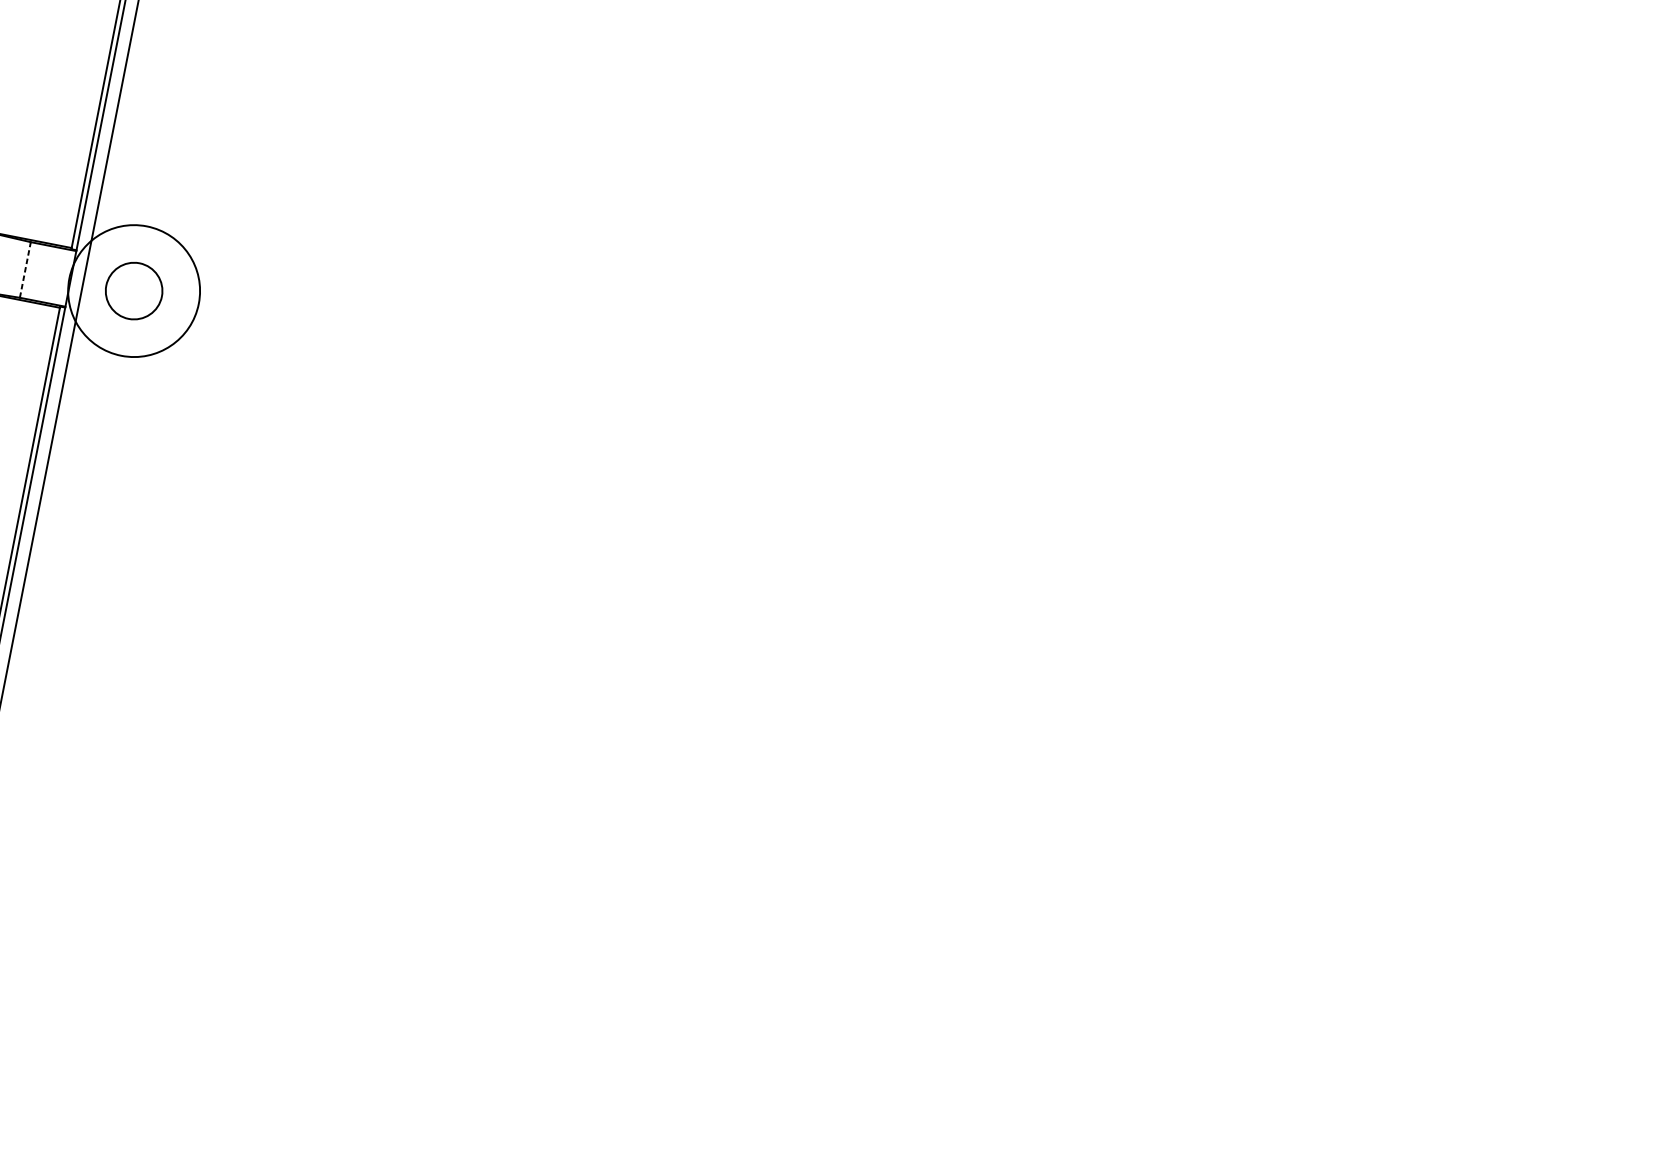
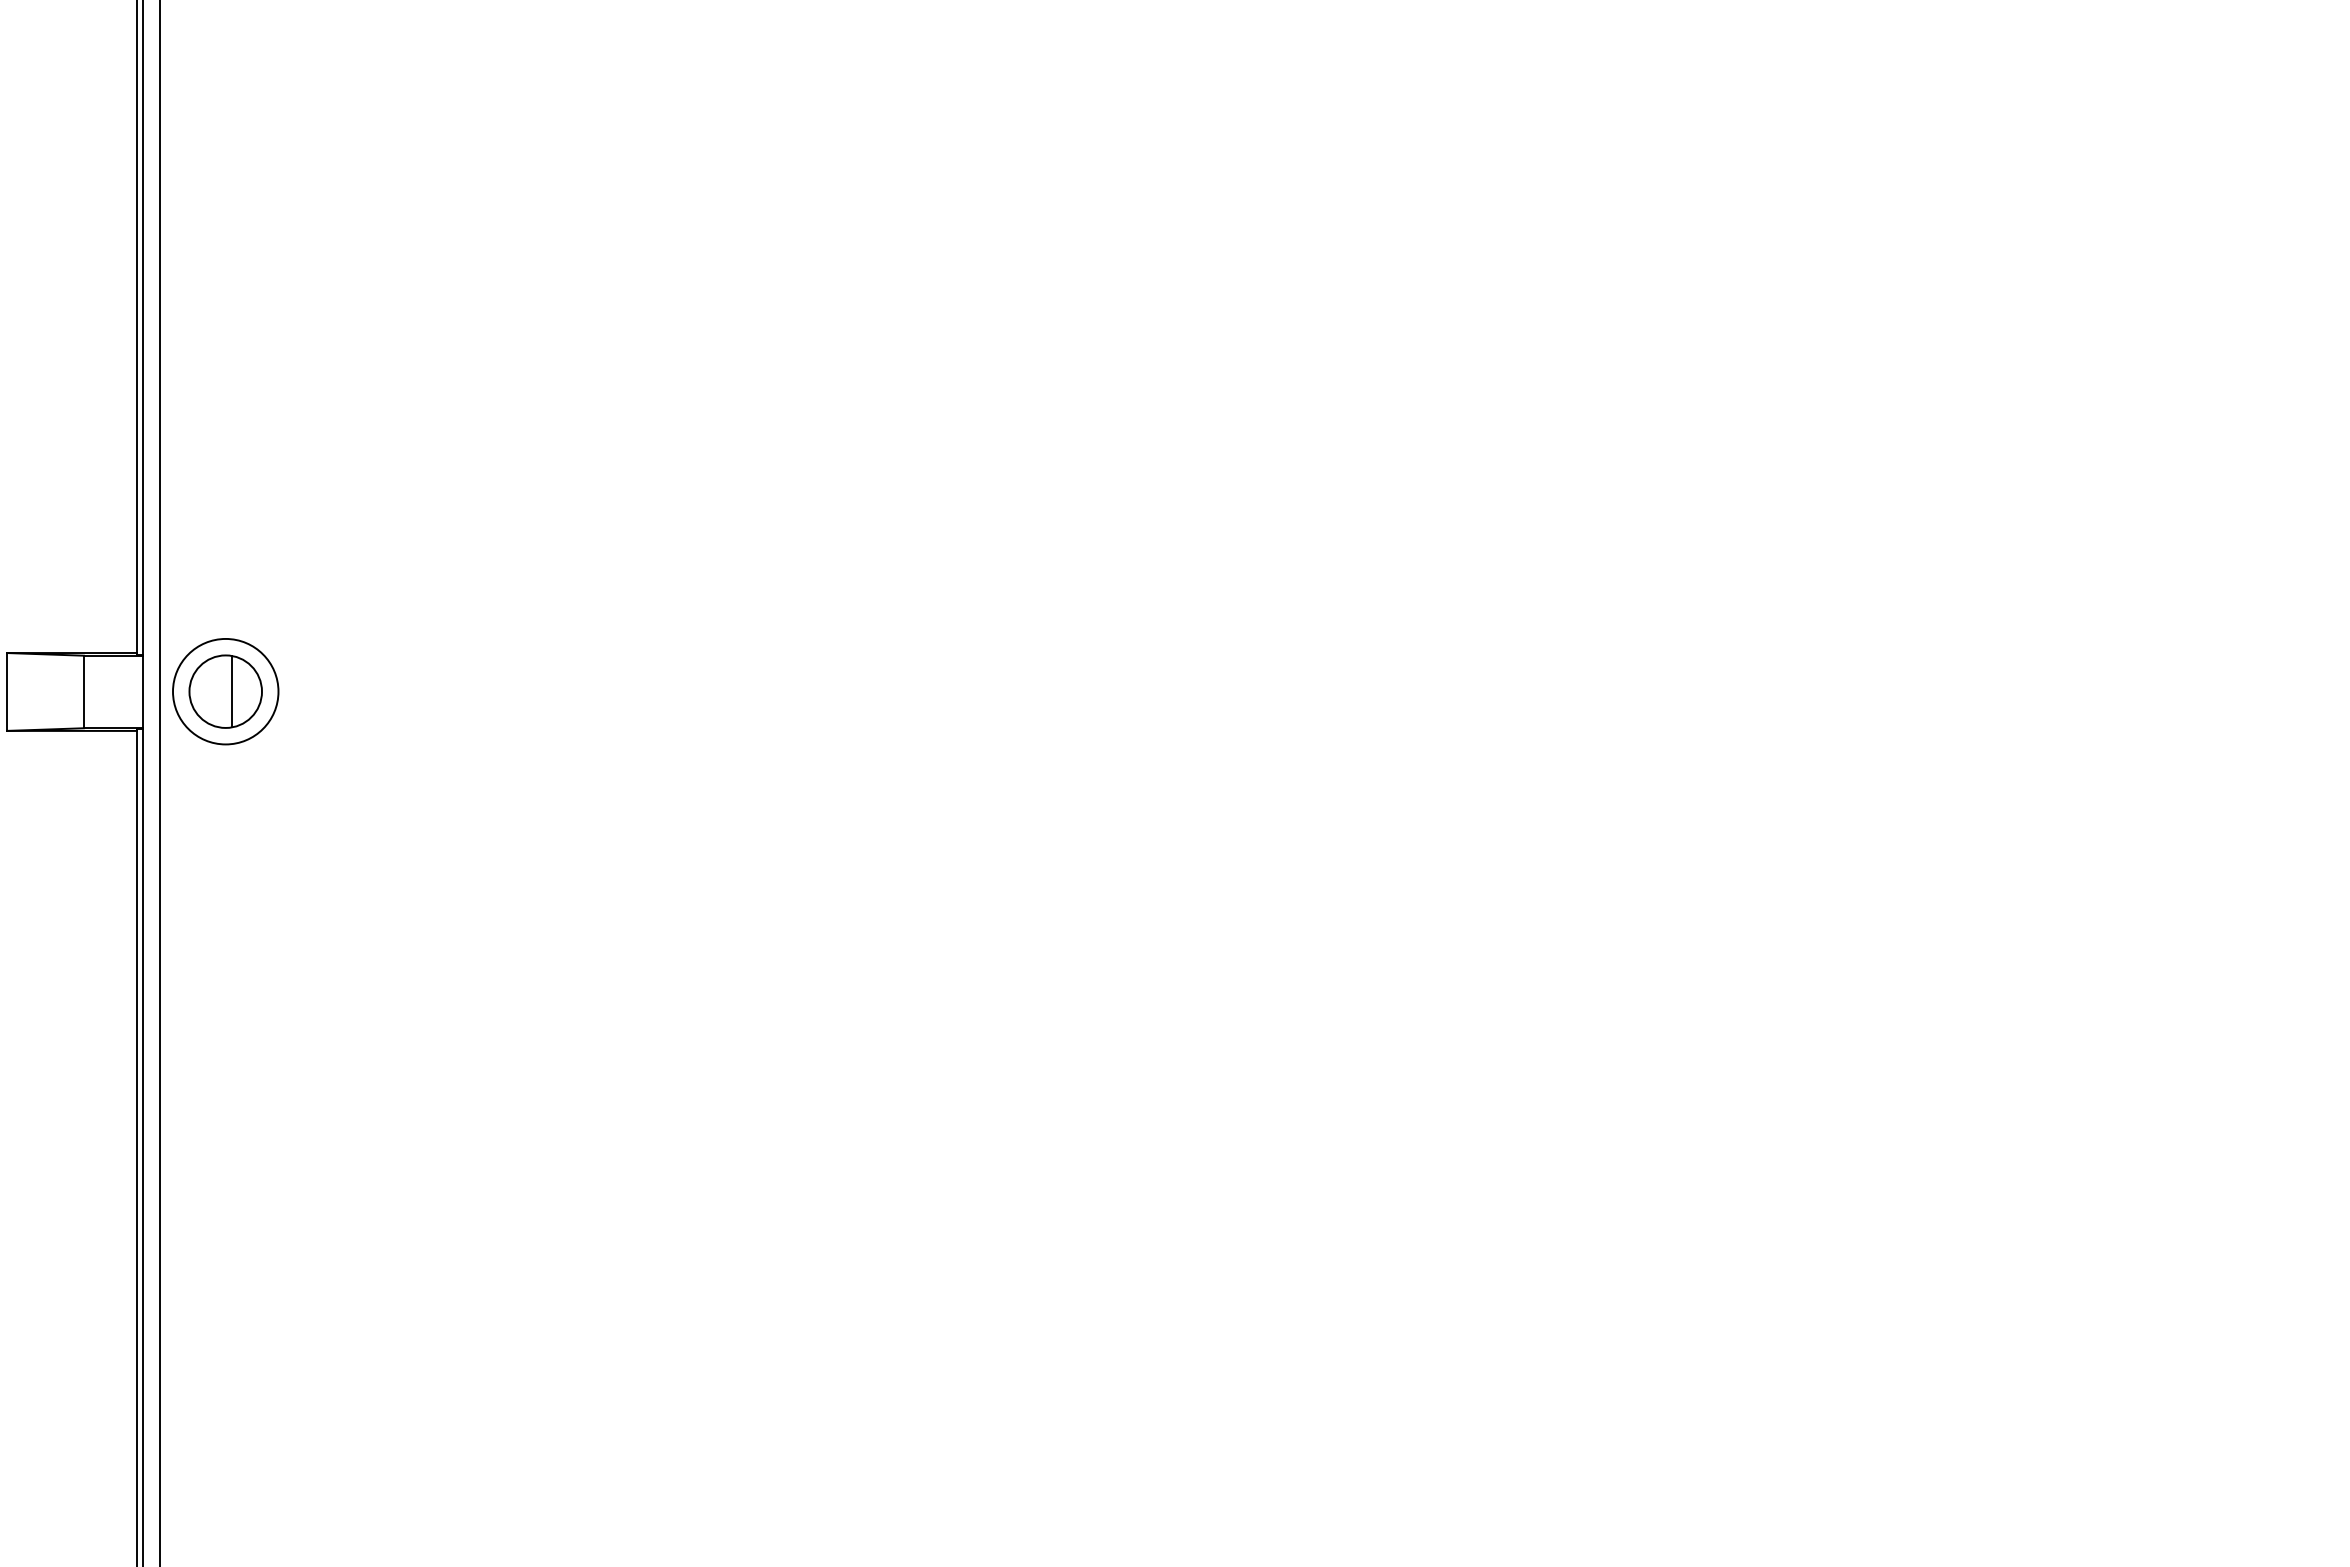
line: (25, 269) -> (83, 691), dashed -> solid
circle: (133, 290) -> (225, 691), size x0.62
line: (139, 291) -> (232, 691), added

